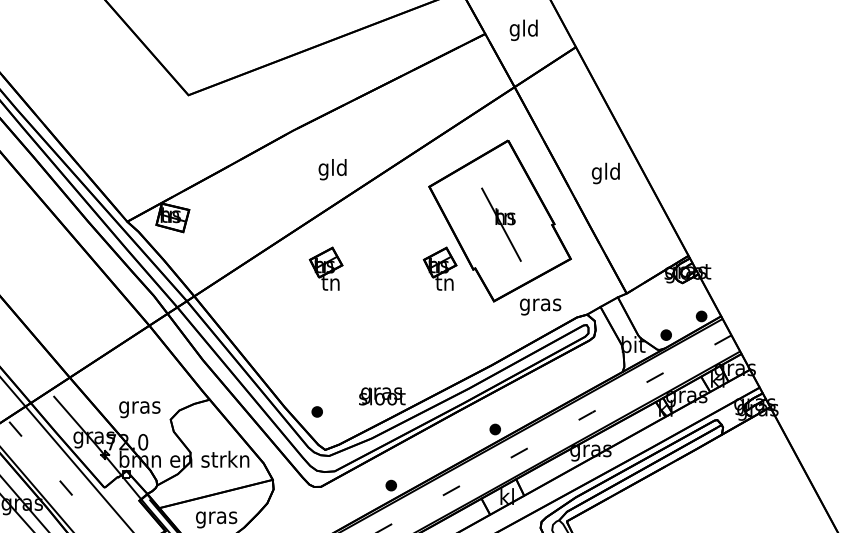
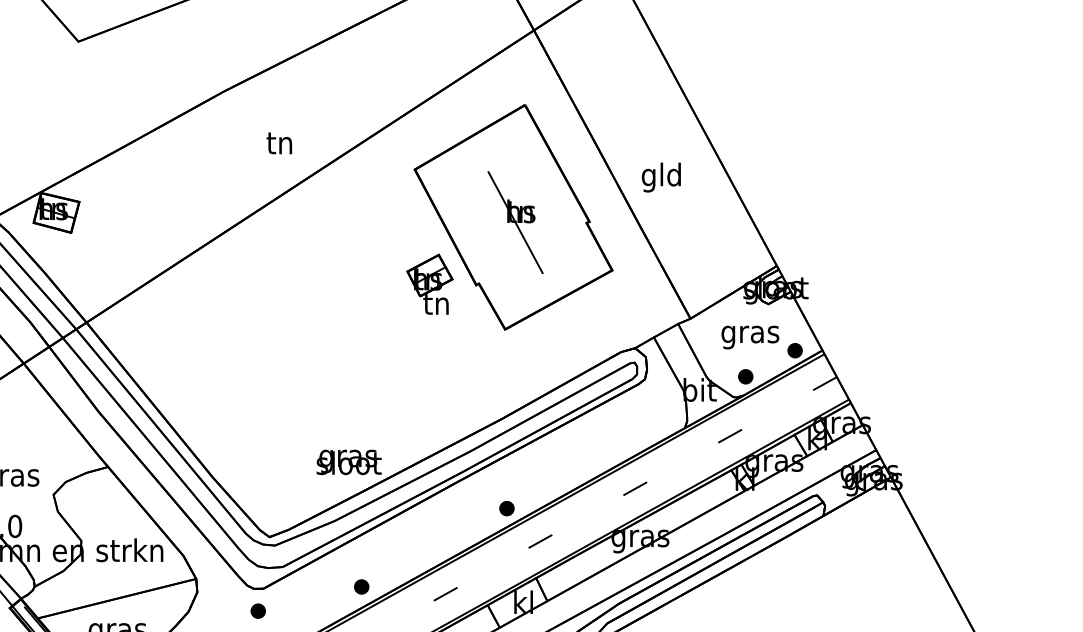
text: (332, 169) -> (279, 145), gld -> tn
text: (605, 173) -> (660, 177), moved
part: (325, 268) -> (269, 283), removed
text: (540, 306) -> (750, 336), moved
part: (316, 411) -> (257, 610), moved

